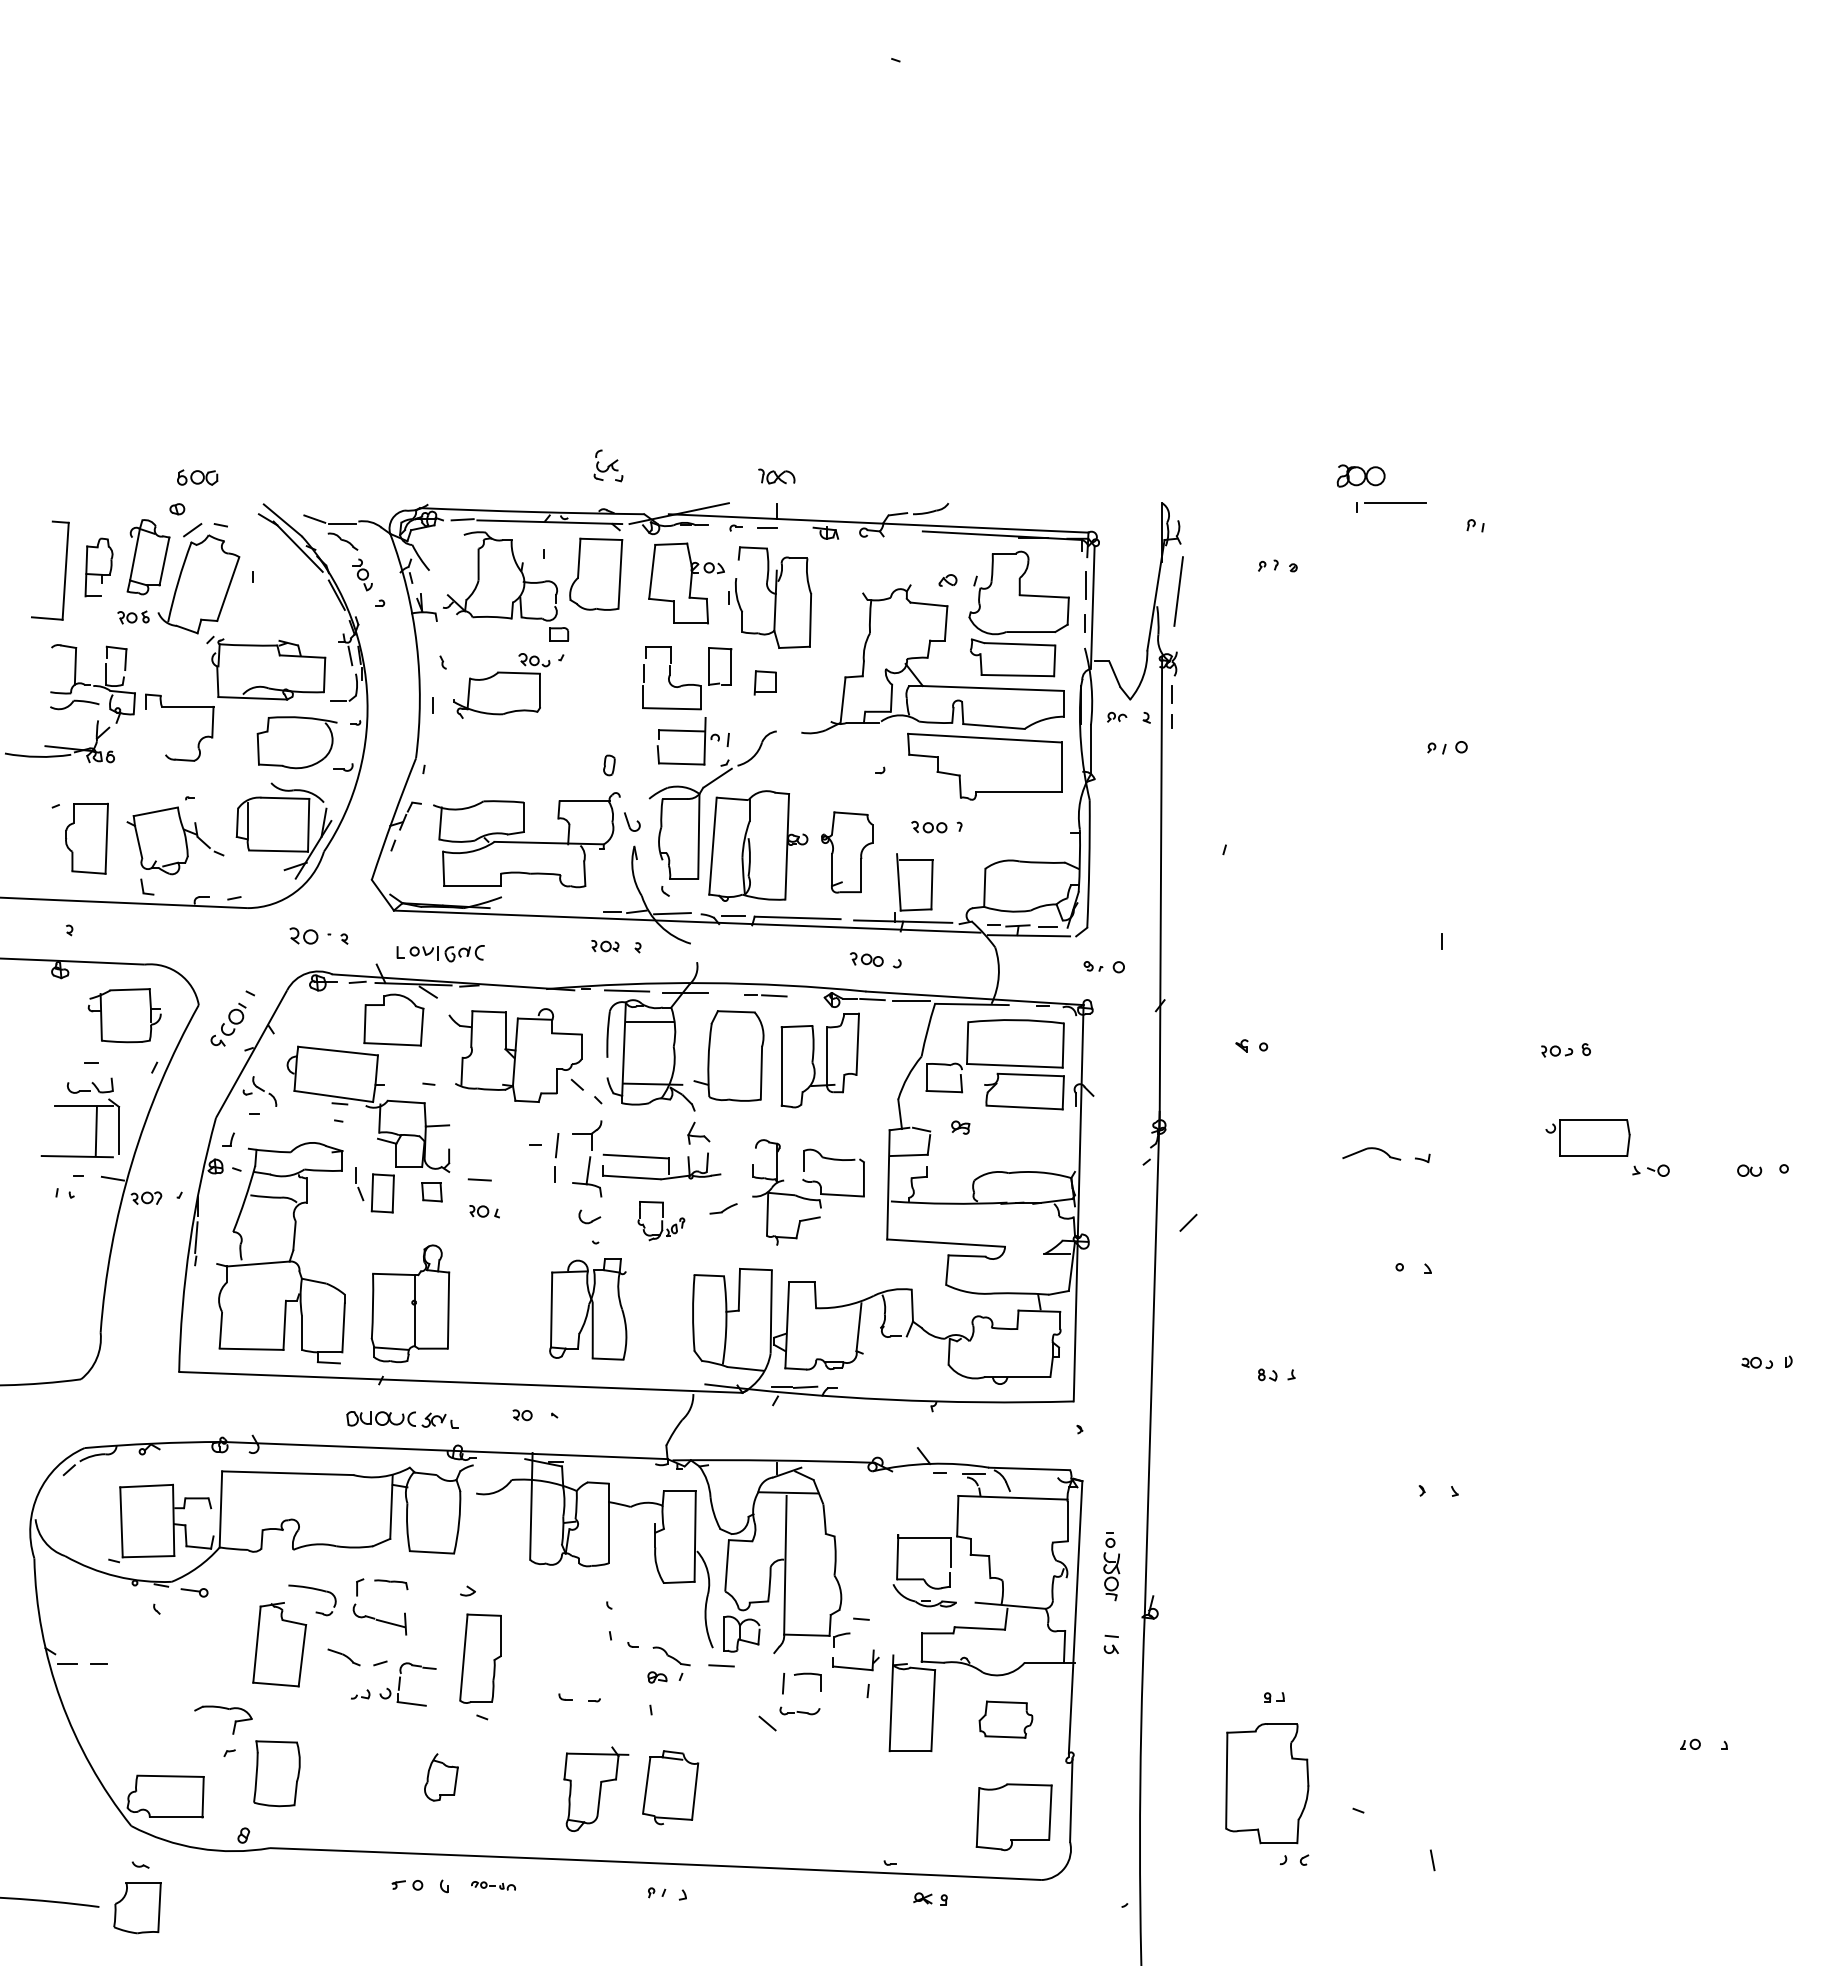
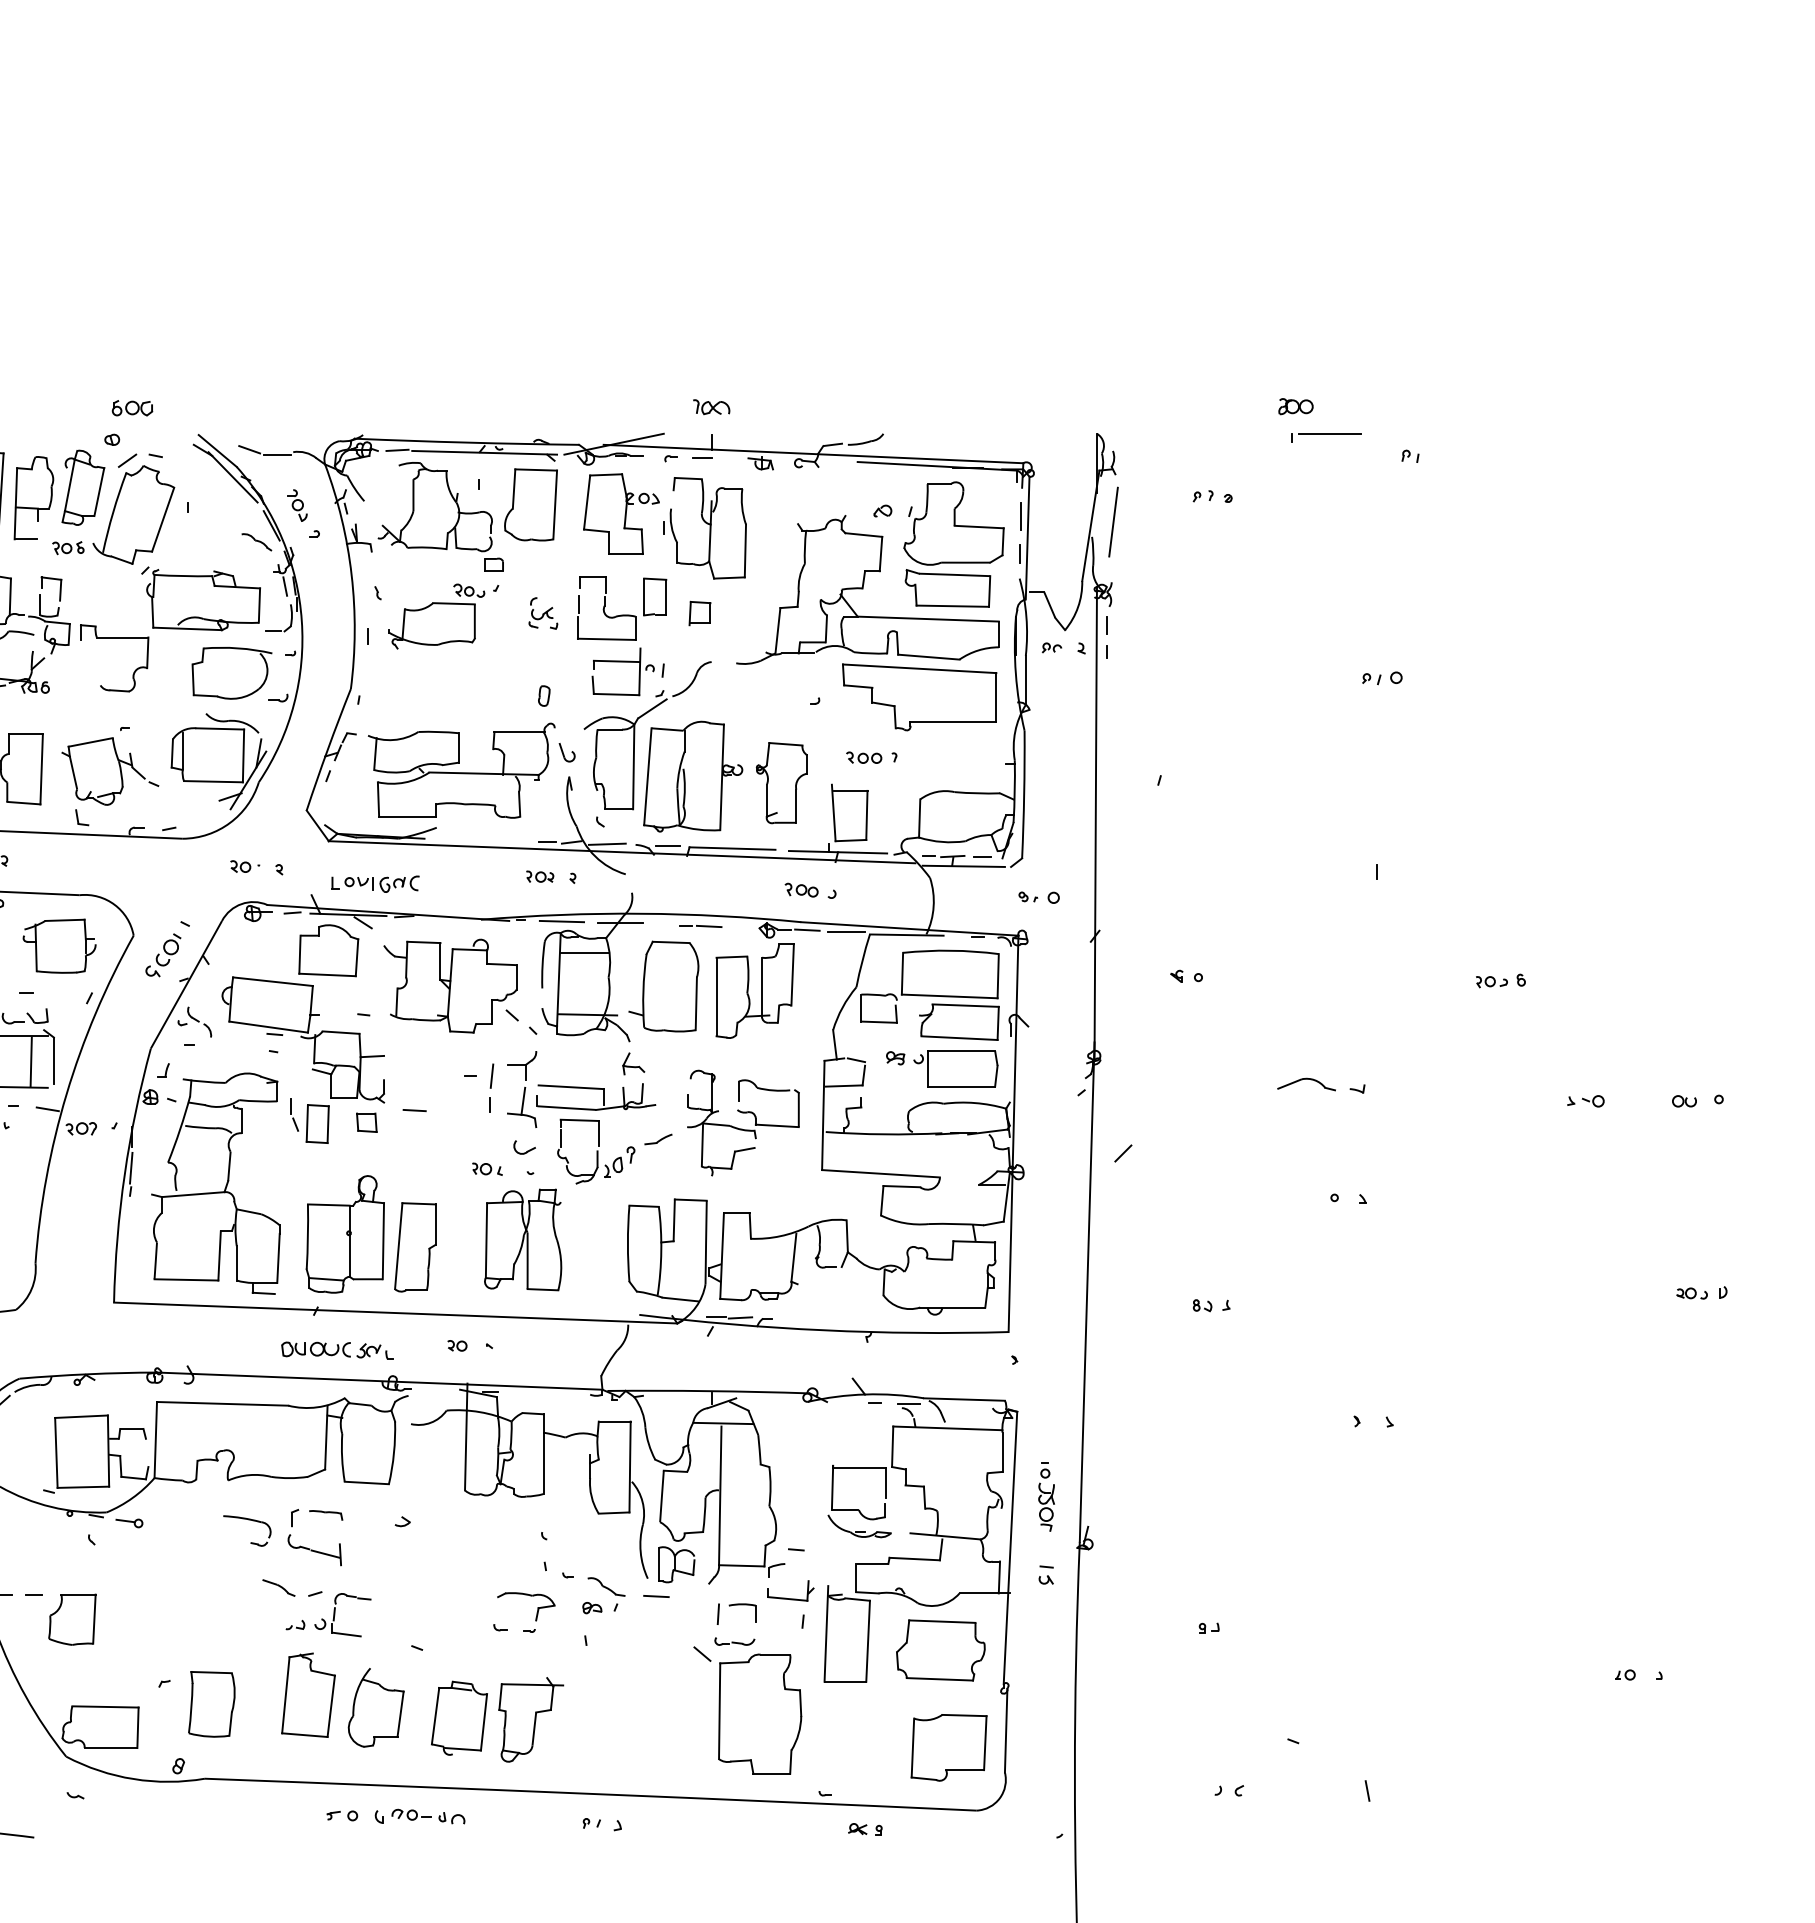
part: (608, 465) -> (543, 613), moved
part: (1360, 475) -> (1295, 406), size x0.71
part: (342, 541) -> (256, 542), moved
part: (98, 567) -> (33, 498), size x1.43
part: (310, 935) -> (245, 866), size x0.71
part: (1587, 1137) -> (955, 1068), moved
part: (484, 1211) -> (487, 1169), moved
part: (661, 1220) -> (596, 1151), size x1.67
part: (279, 1644) -> (308, 1695), moved
part: (480, 1658) -> (415, 1247), moved
part: (225, 1709) -> (528, 1596), moved
part: (1005, 1719) -> (940, 1650), size x1.67
part: (441, 1777) -> (376, 1708), size x1.67
part: (1267, 1783) -> (760, 1714), moved
part: (670, 1787) -> (459, 1718), moved
part: (493, 1885) -> (428, 1816), size x1.67
part: (137, 1908) -> (72, 1620), moved

